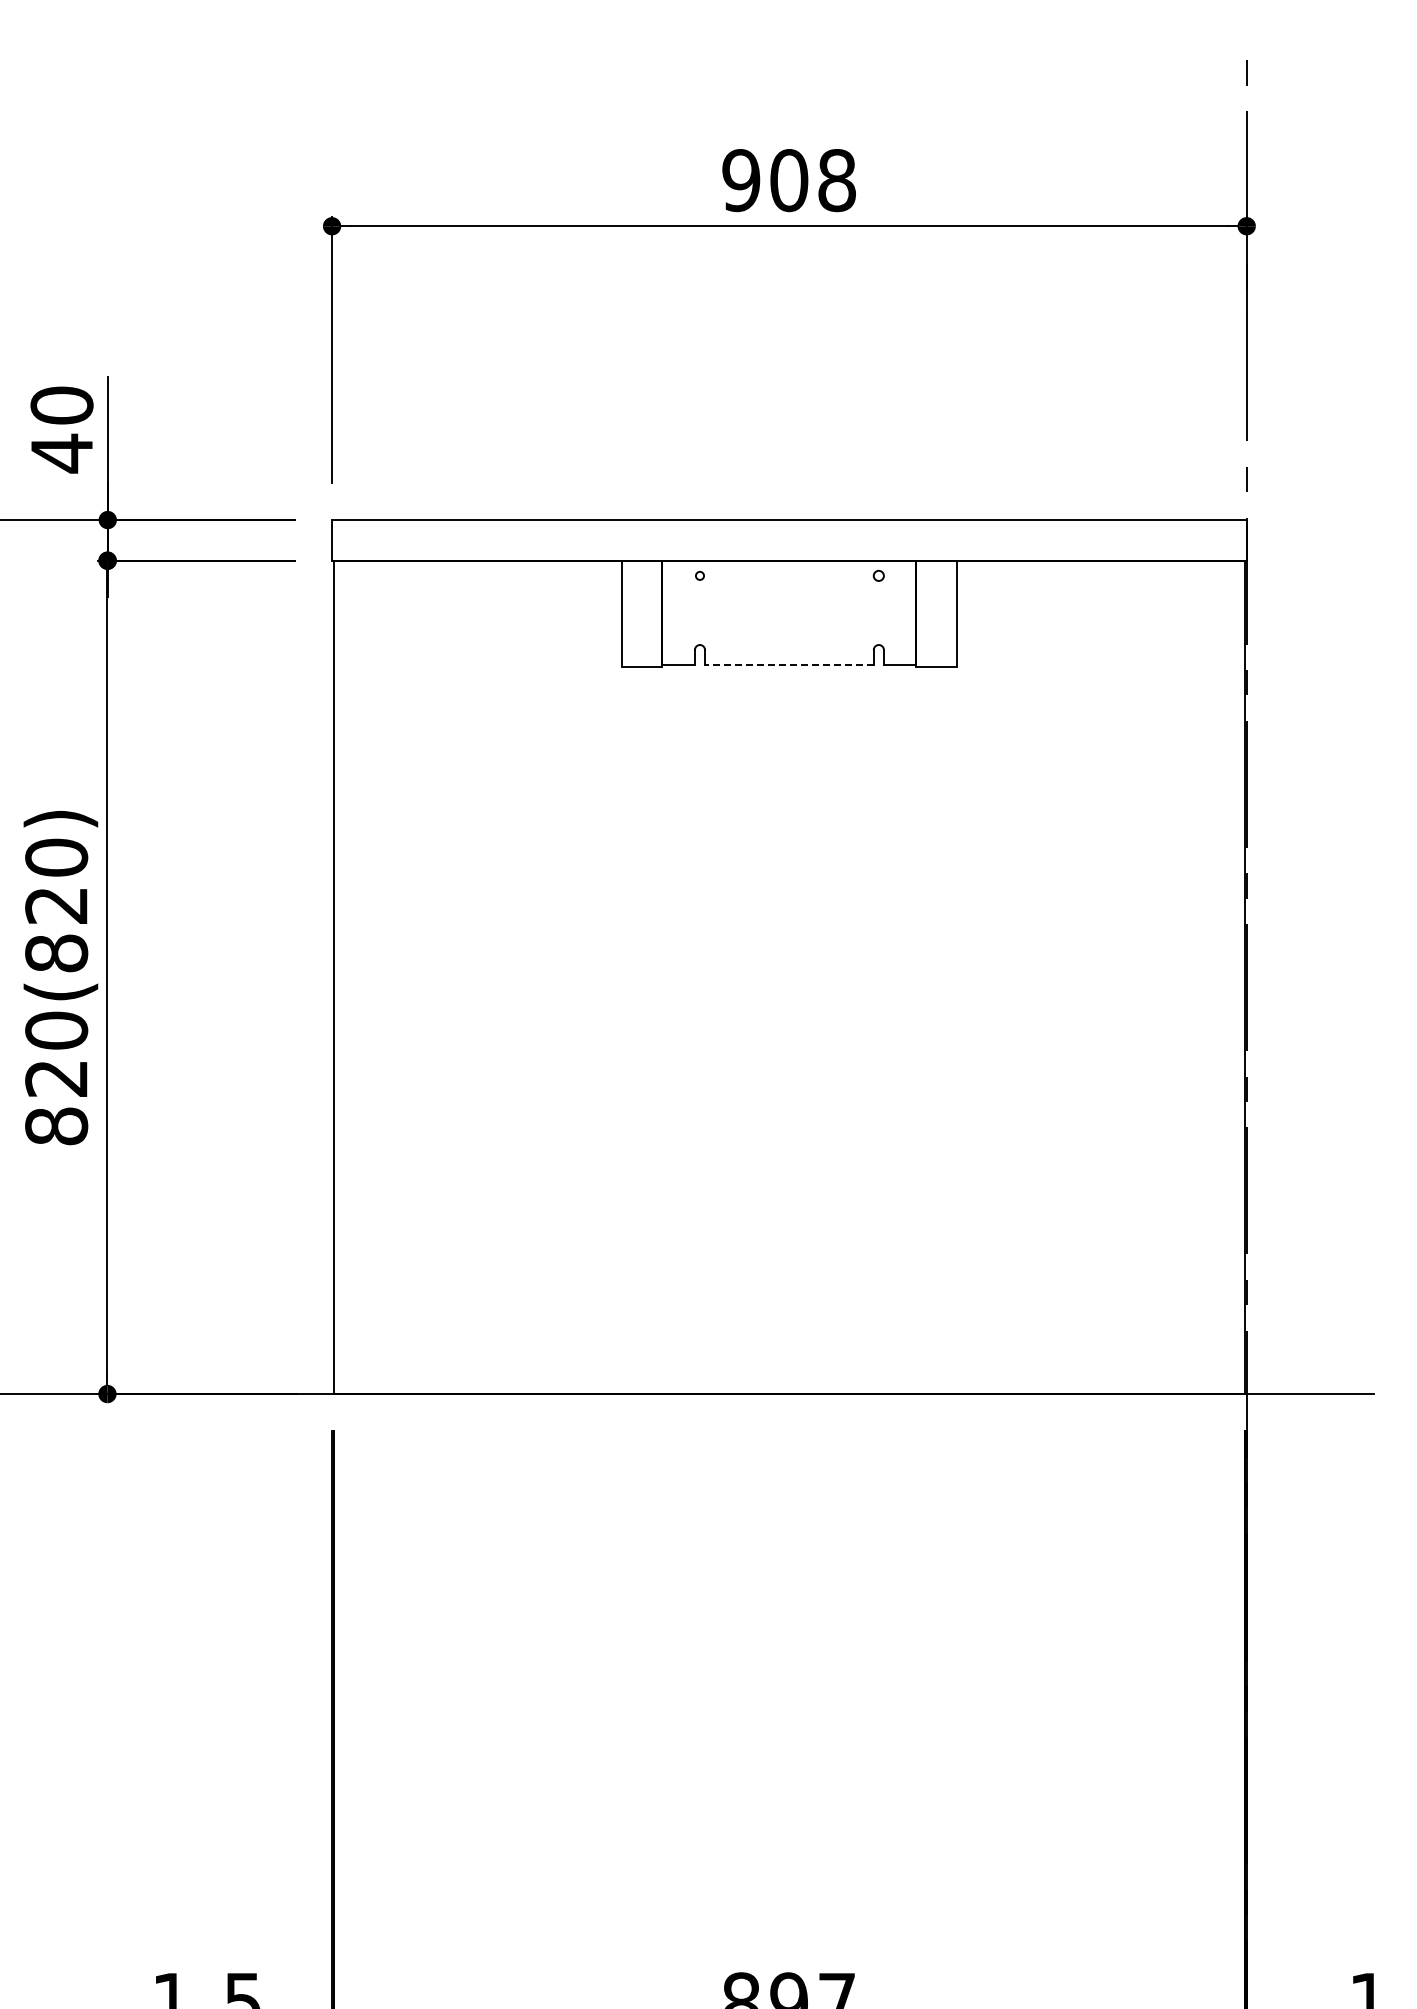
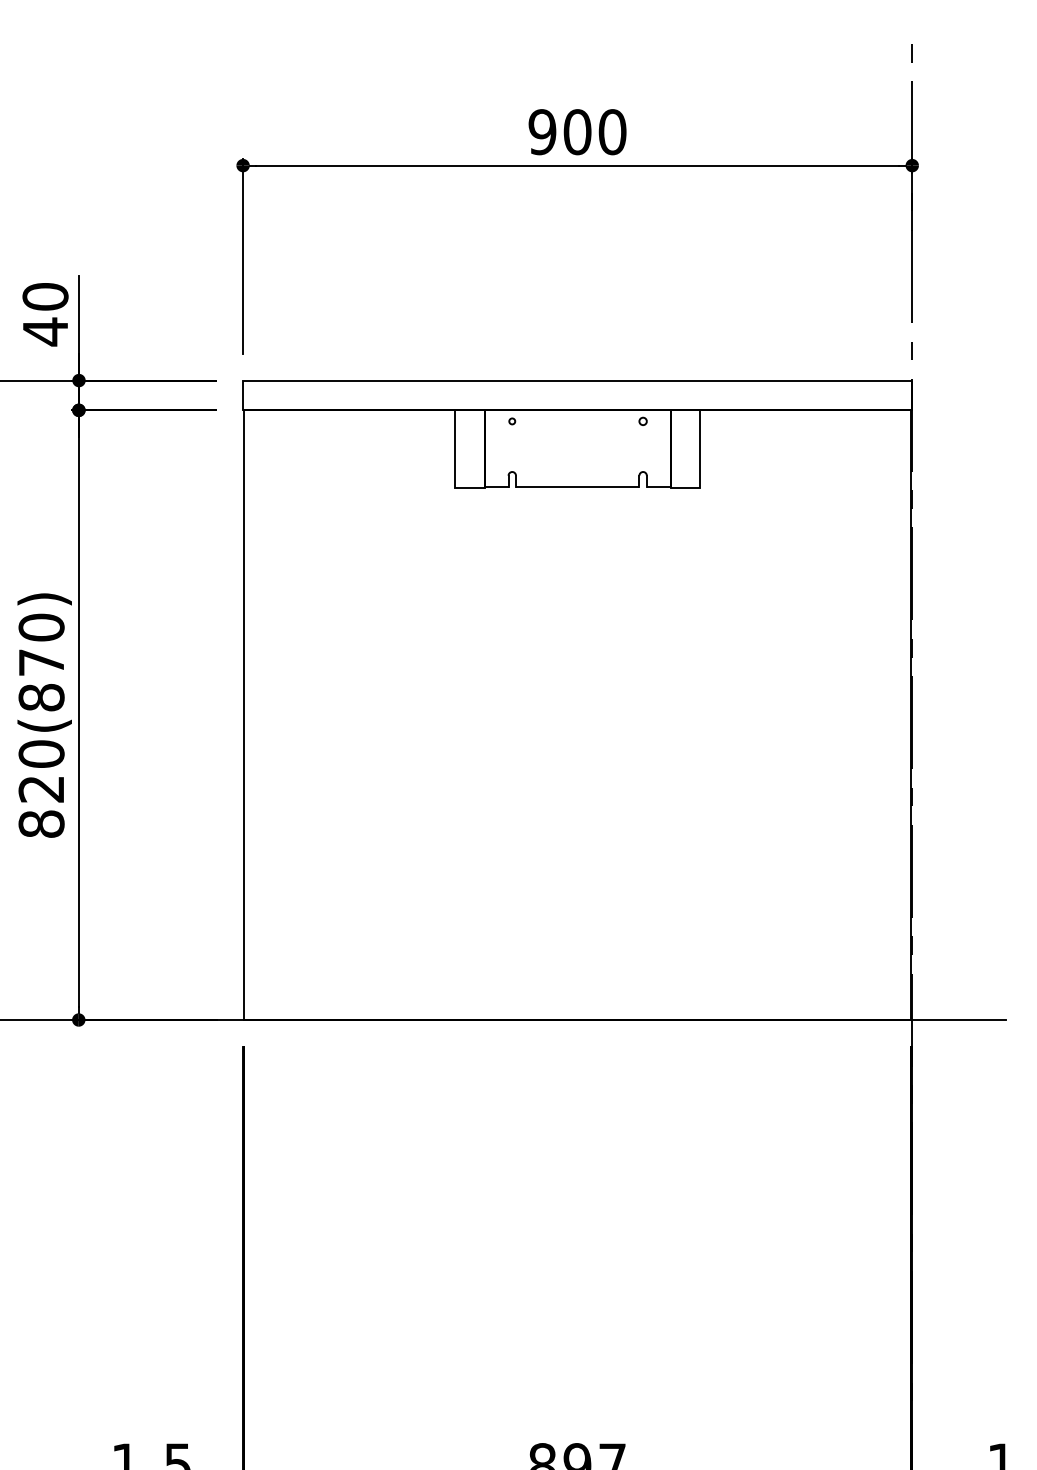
text: (837, 180) -> (612, 132), 908 -> 900
line: (788, 665) -> (577, 486), dashed -> solid
text: (56, 905) -> (41, 662), 820(820) -> 820(870)

